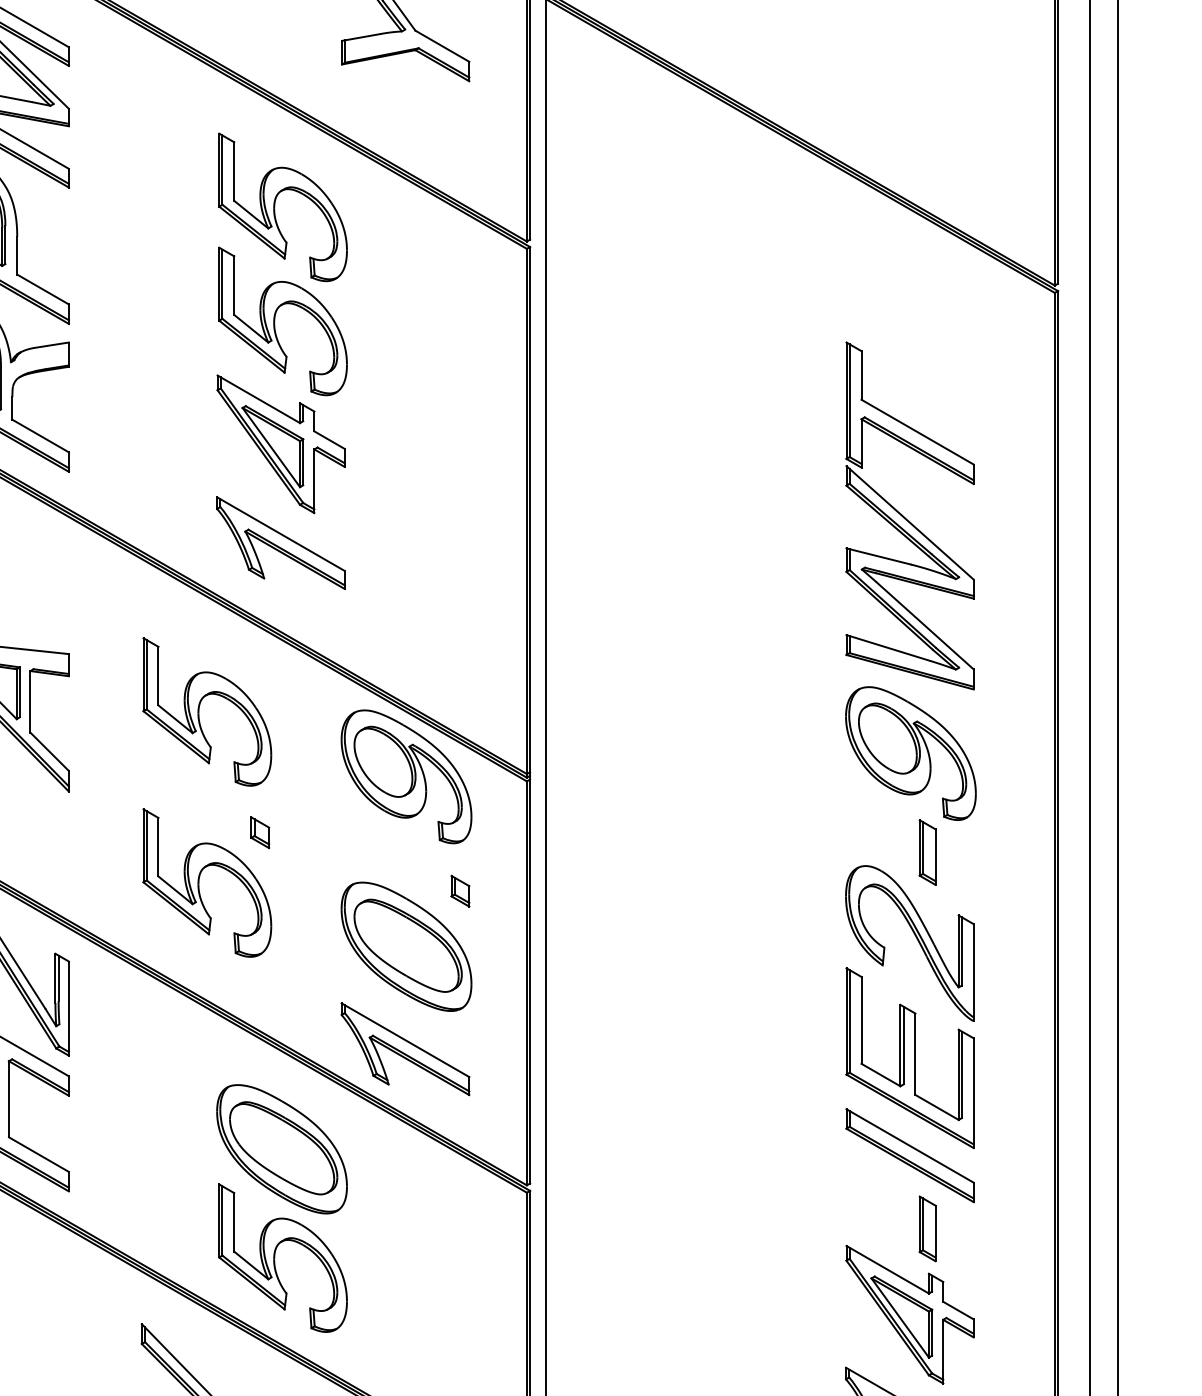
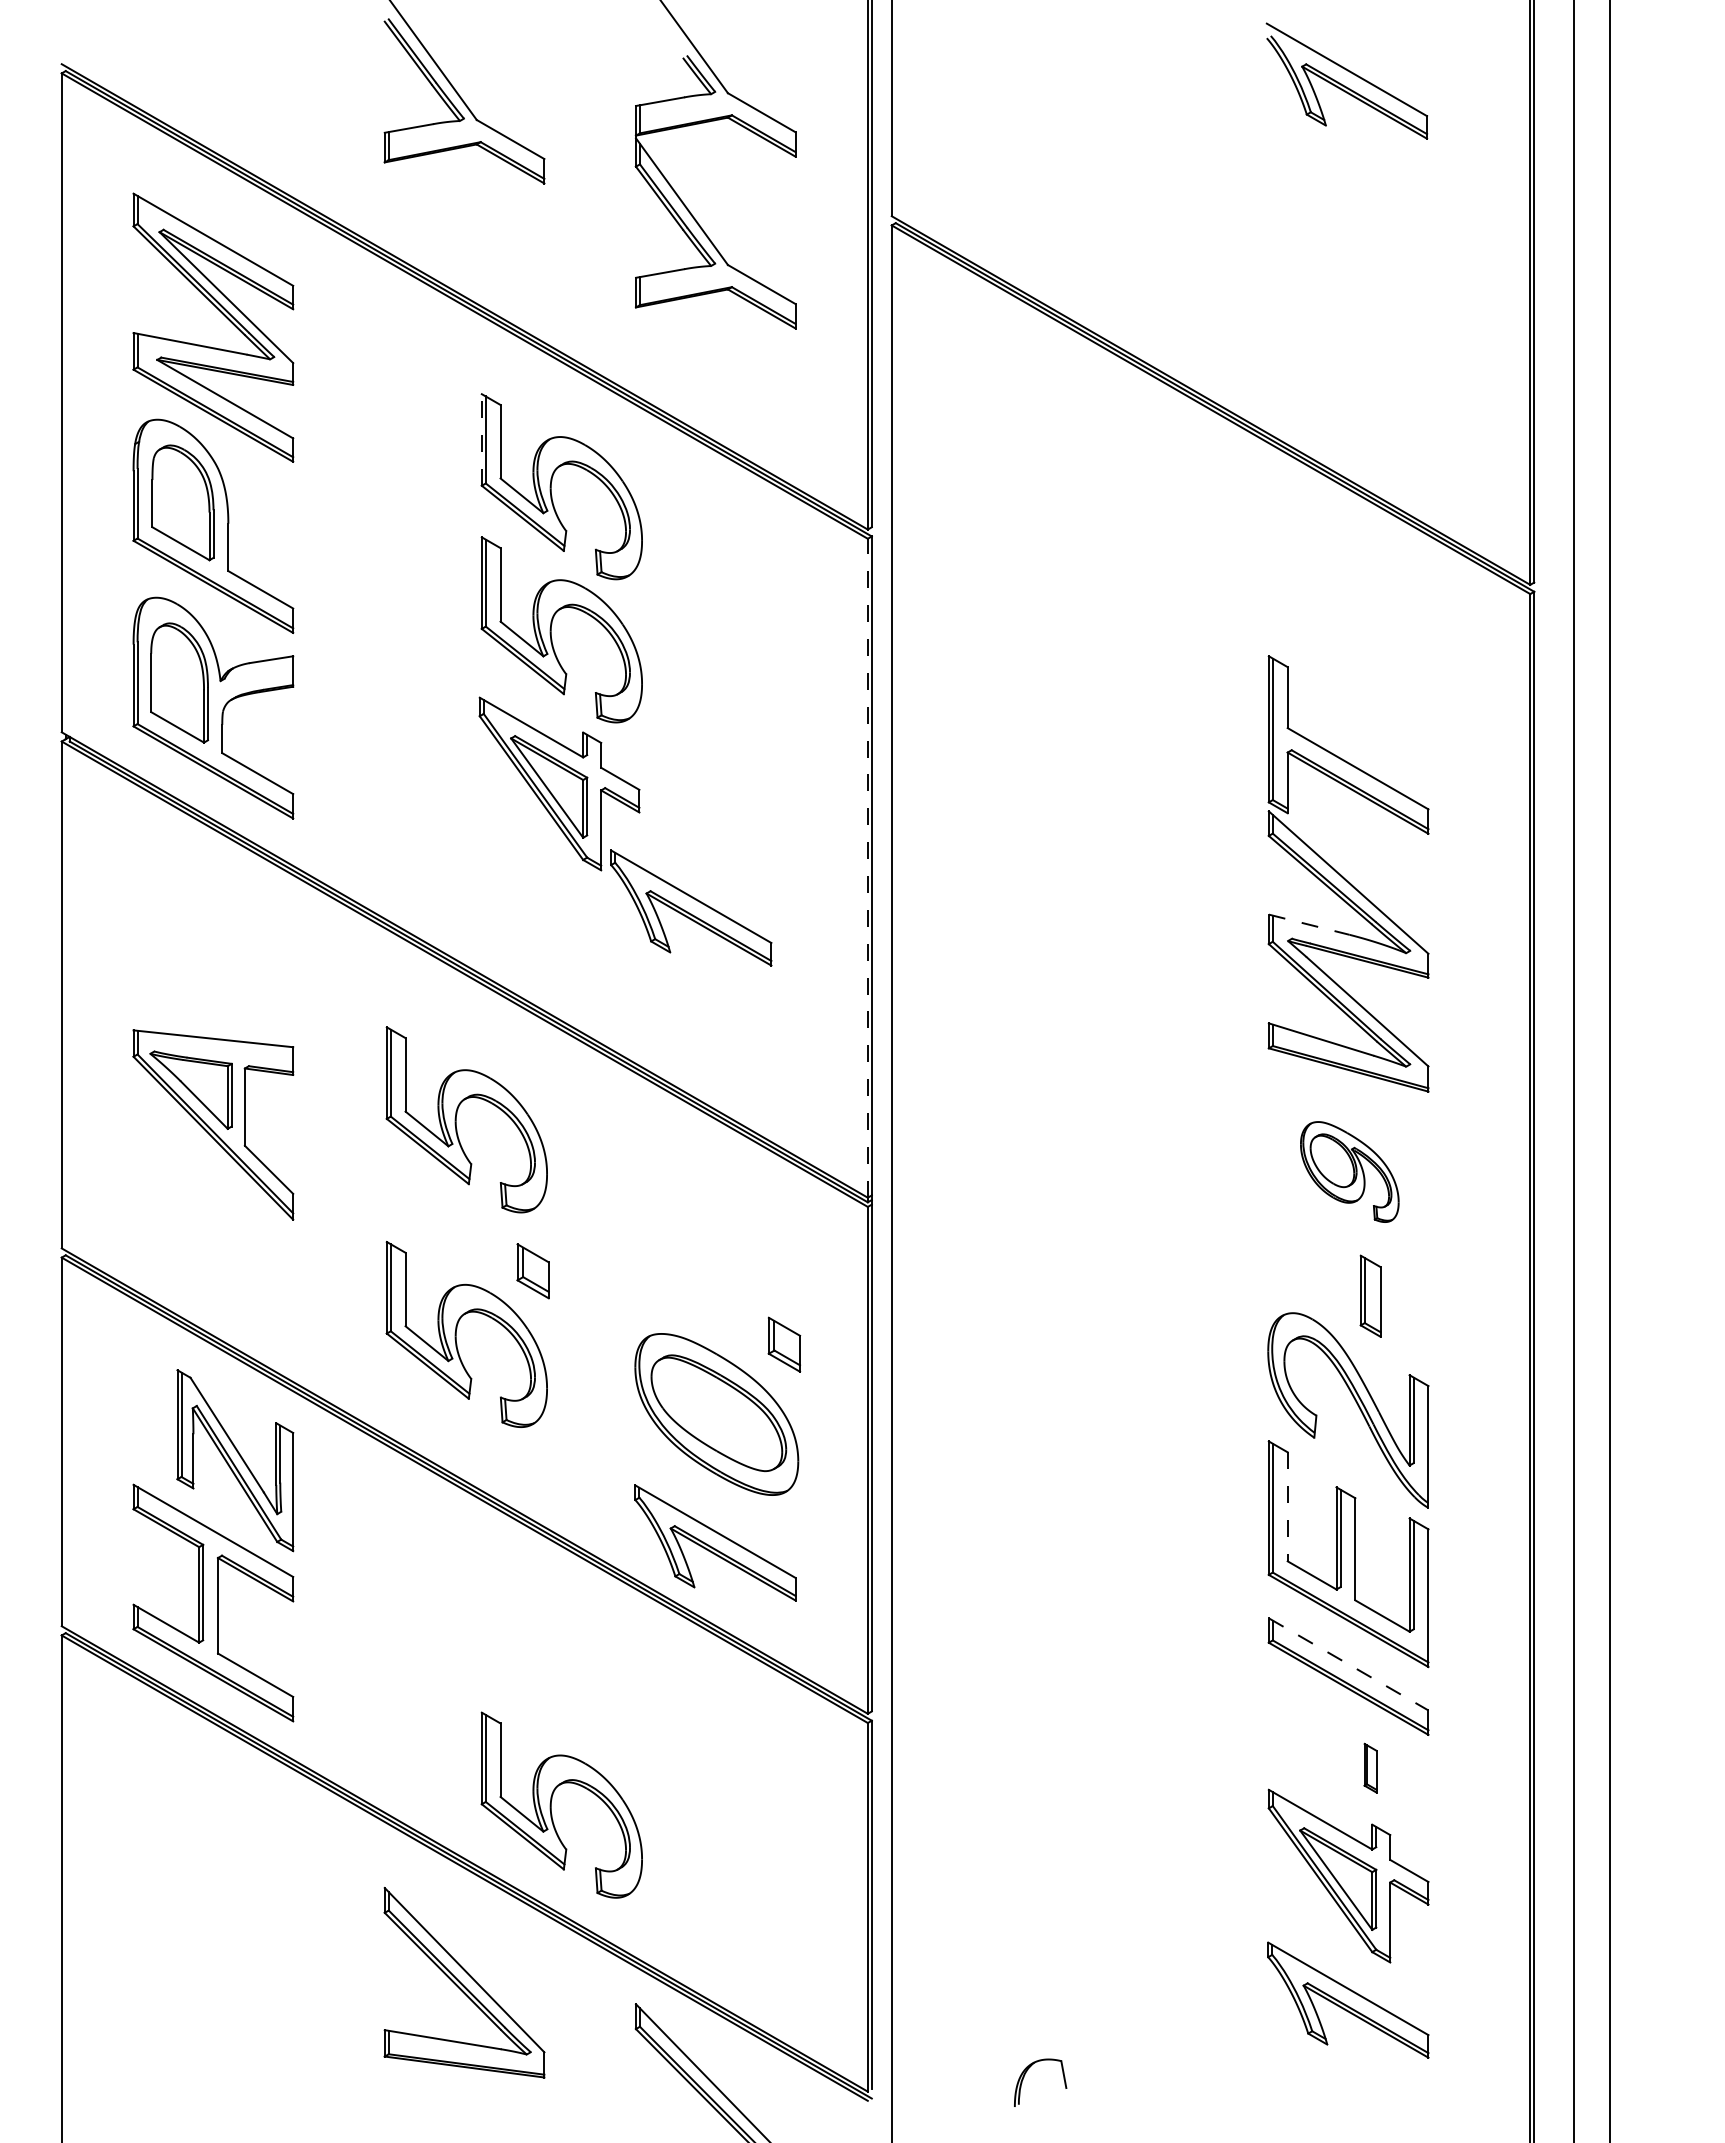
line: (218, 169) -> (481, 439), solid -> dashed
line: (526, 510) -> (867, 867), solid -> dashed
part: (281, 542) -> (691, 907), moved
line: (878, 556) -> (1309, 924), solid -> dashed
part: (910, 753) -> (1349, 1171), size x0.6
part: (406, 777) -> (716, 1201), removed
part: (260, 832) -> (533, 1271), size x1.4
part: (460, 891) -> (784, 1344), size x1.4
line: (861, 1020) -> (1287, 1506), solid -> dashed
line: (910, 1146) -> (1349, 1664), solid -> dashed
part: (281, 1149) -> (560, 1668), removed
part: (927, 1228) -> (1370, 1767), size x0.6

